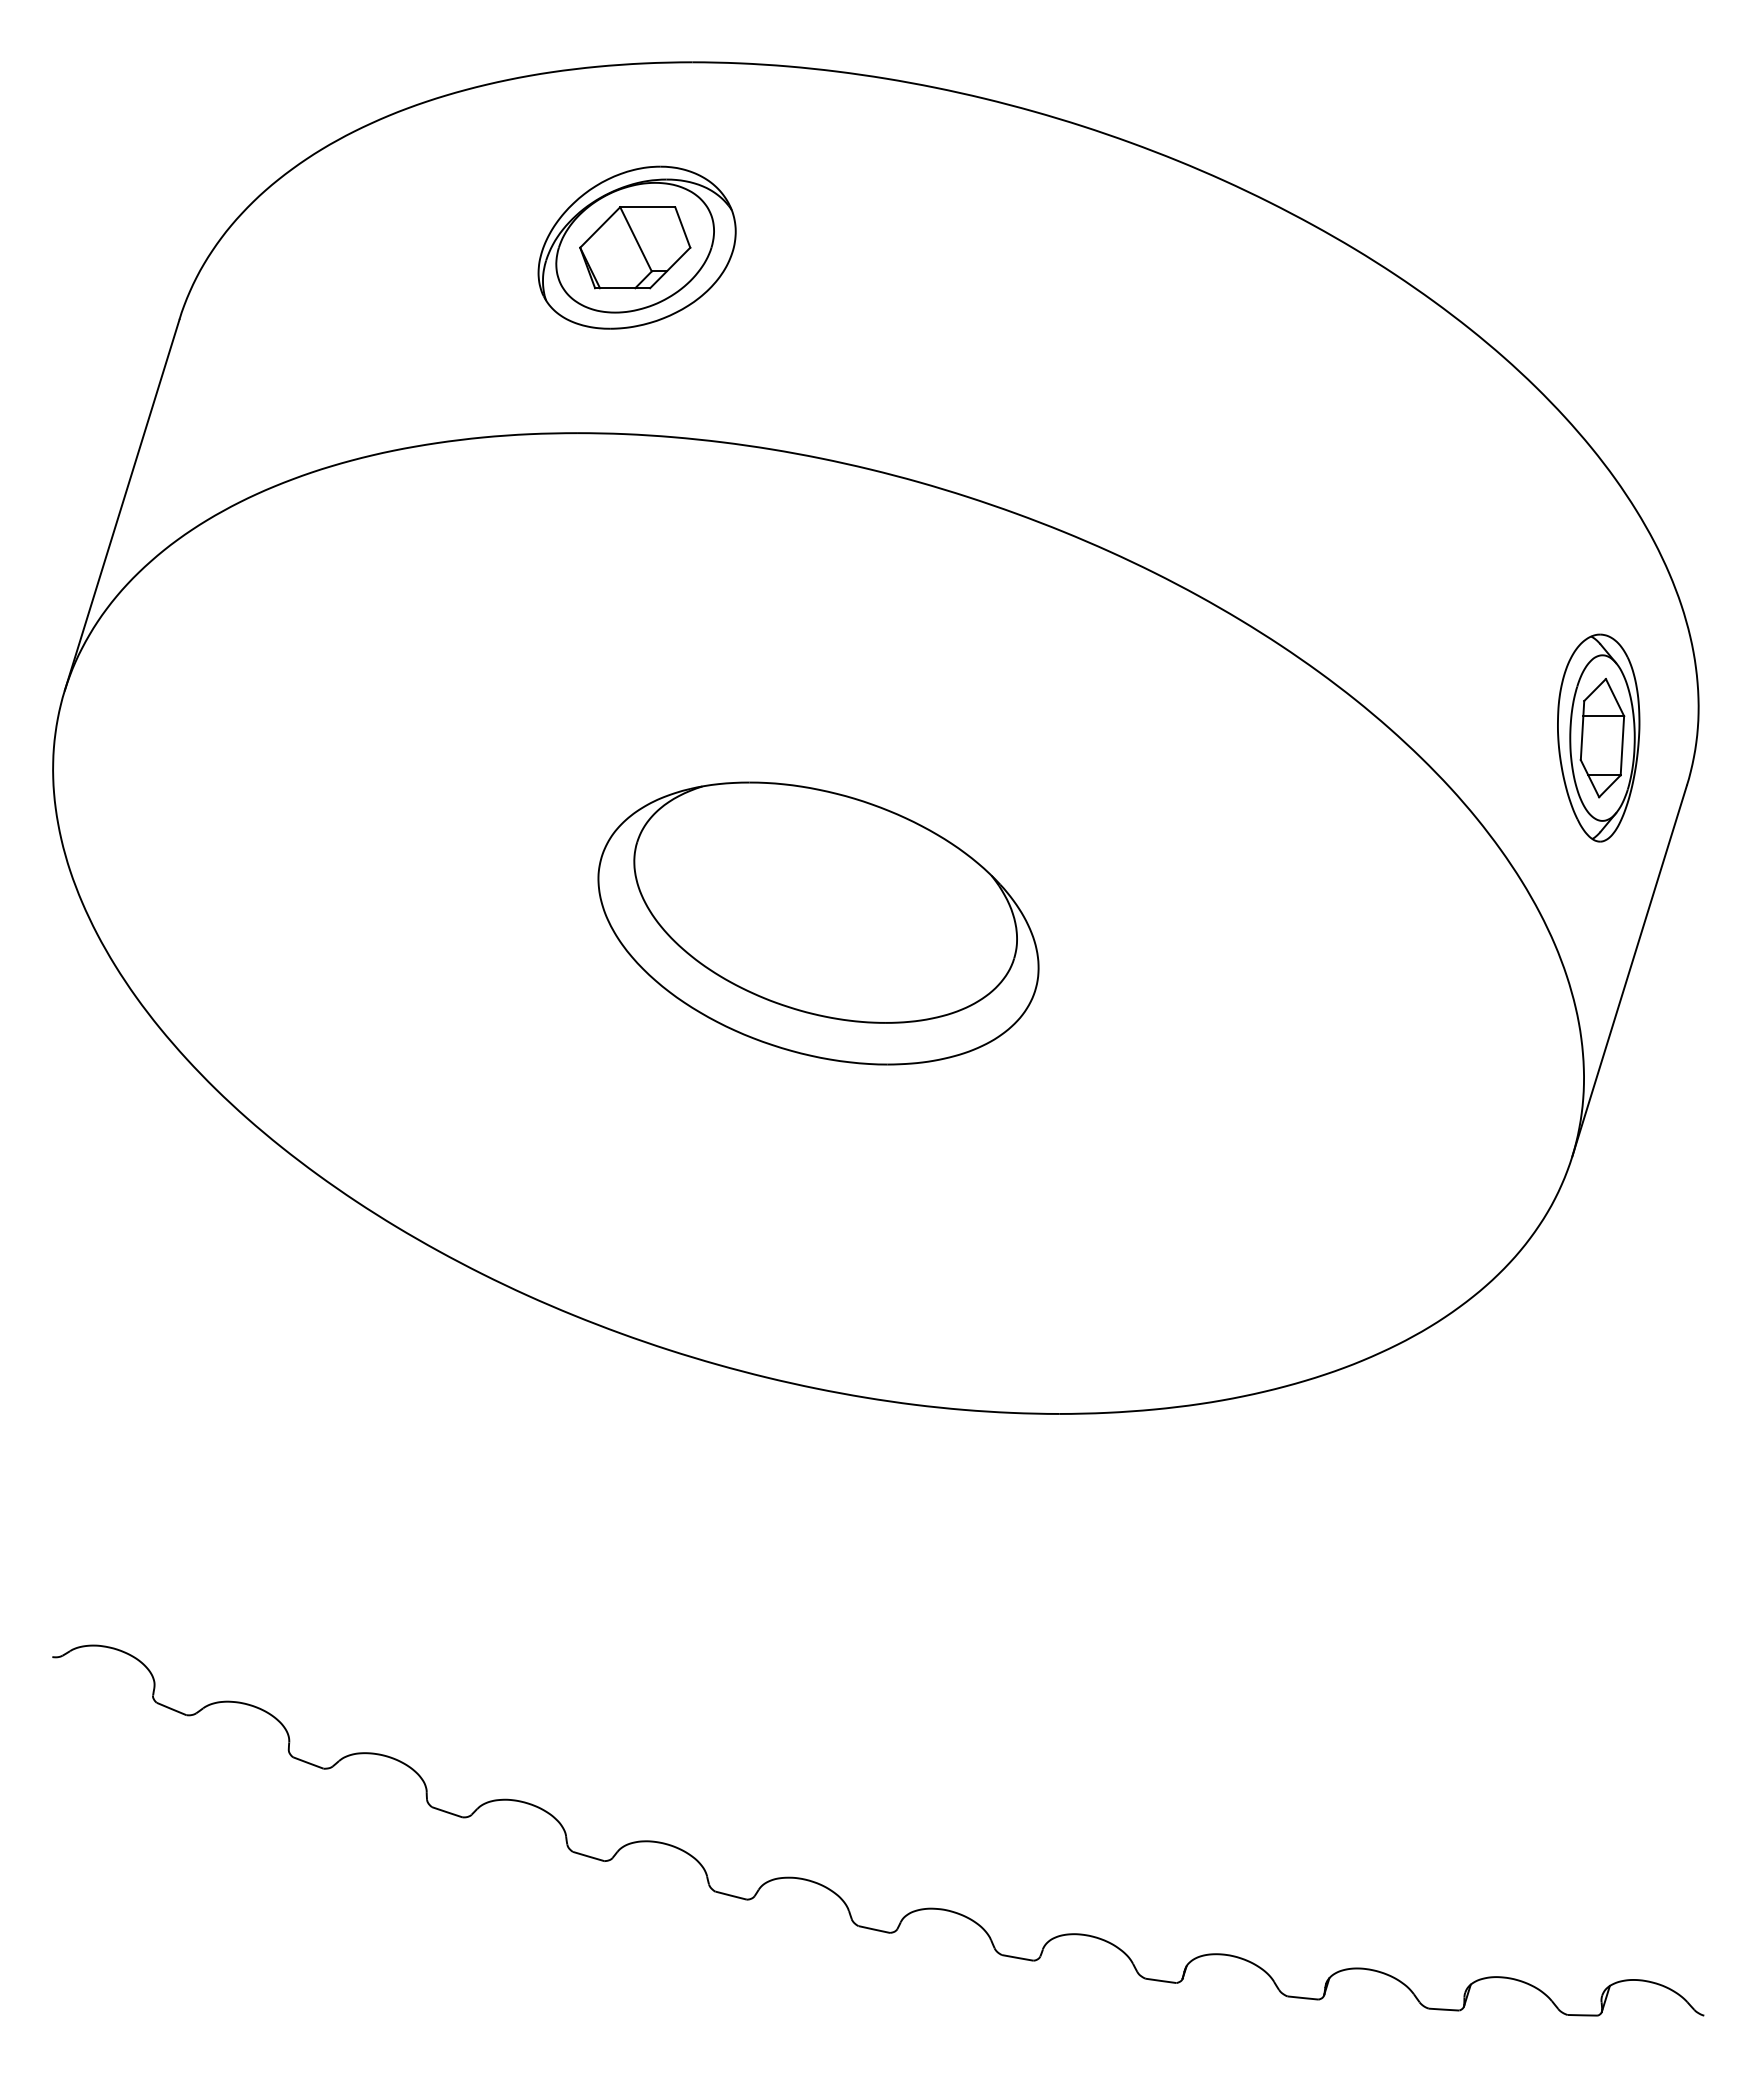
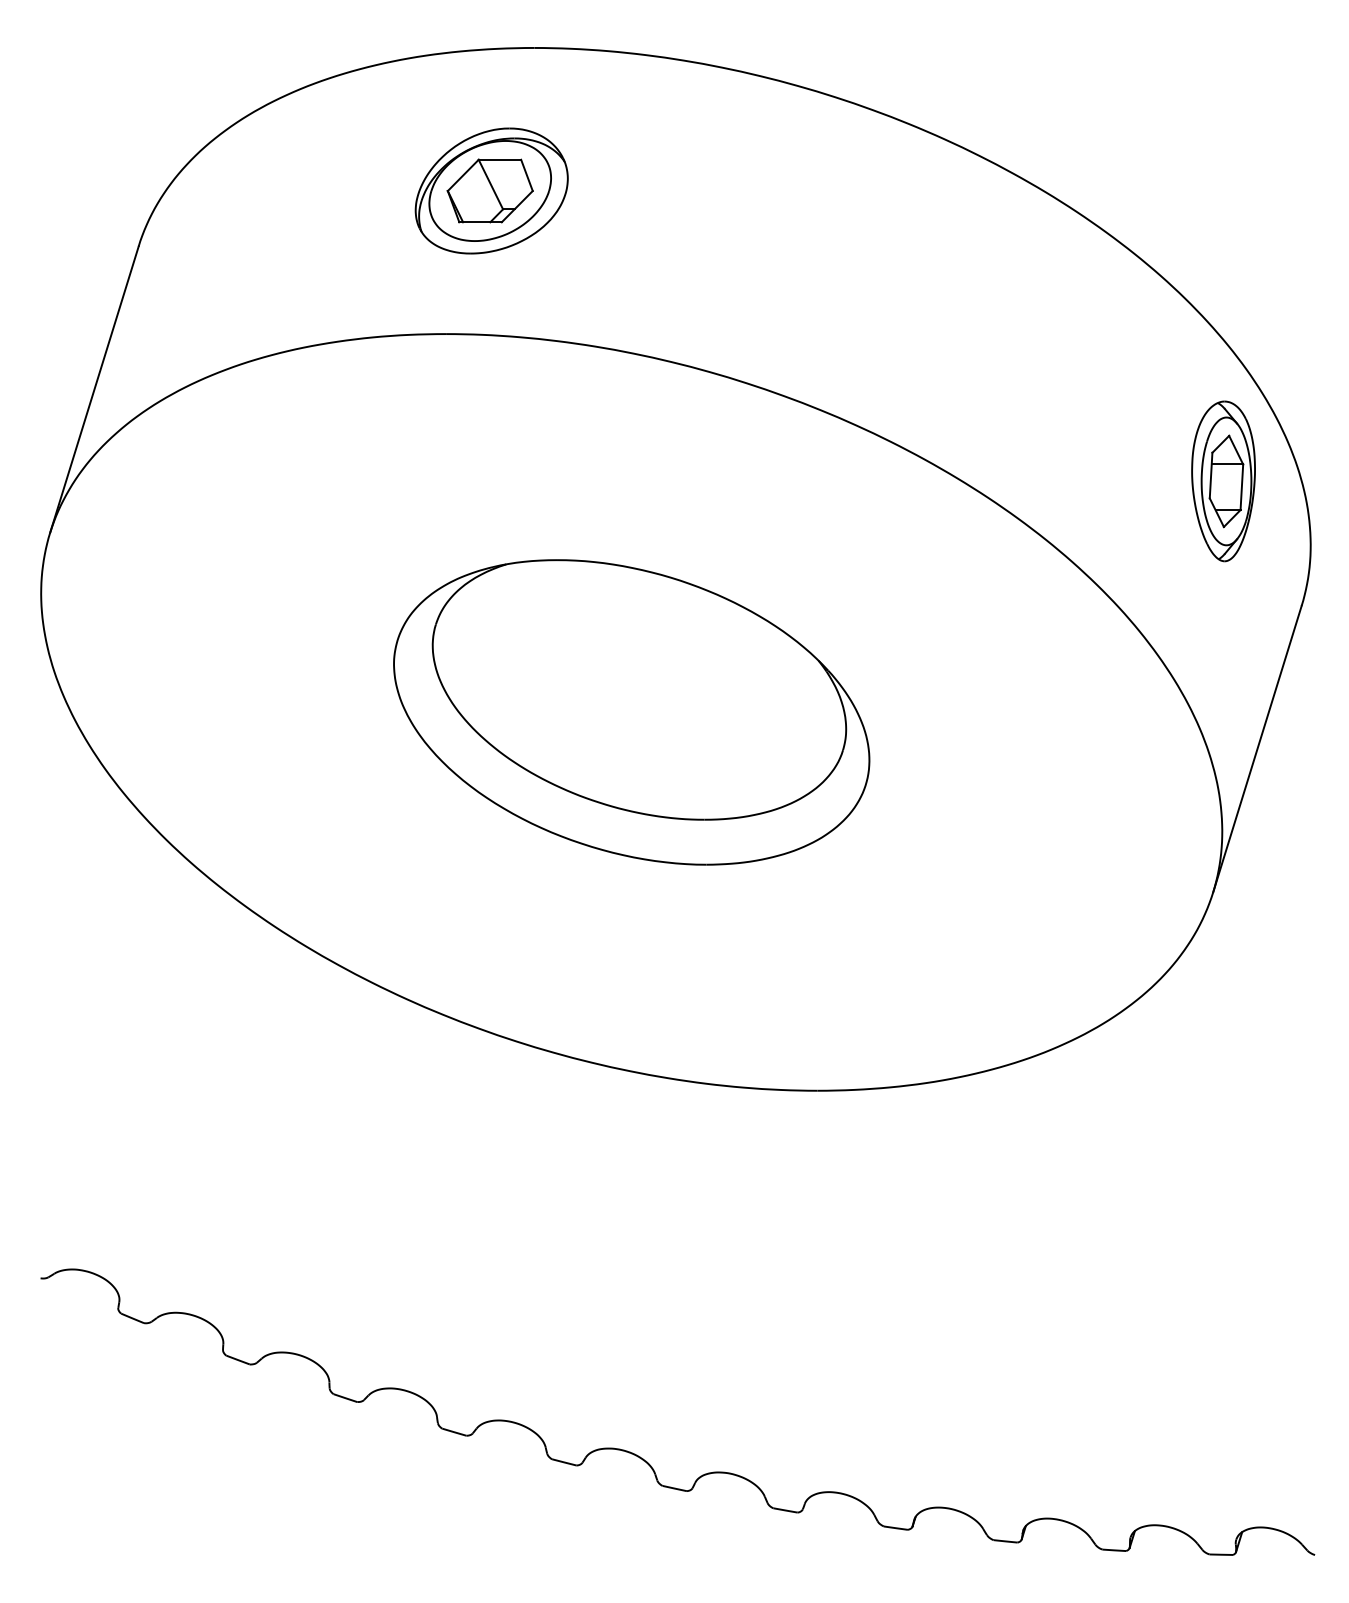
part: (1598, 737) -> (1223, 480), moved
part: (818, 923) -> (631, 712), size x1.4

